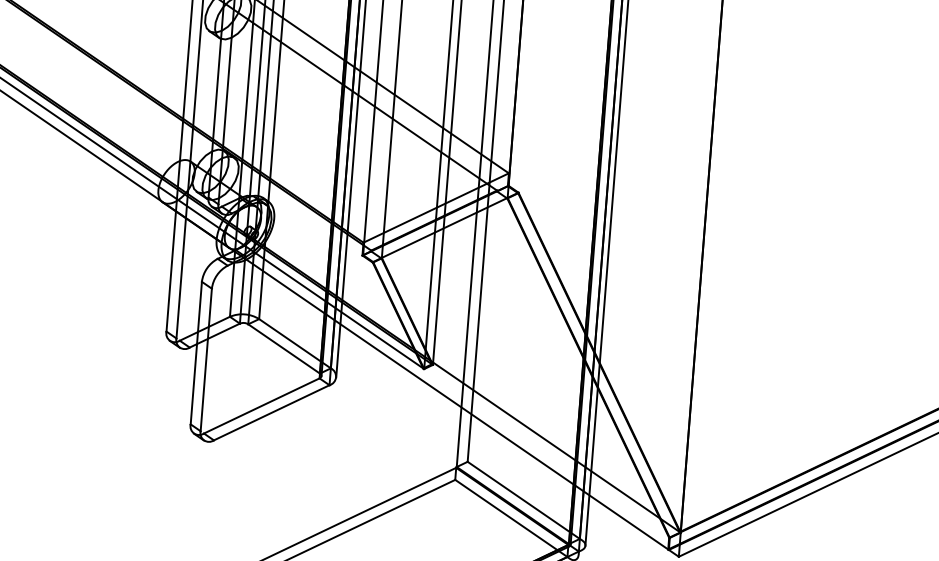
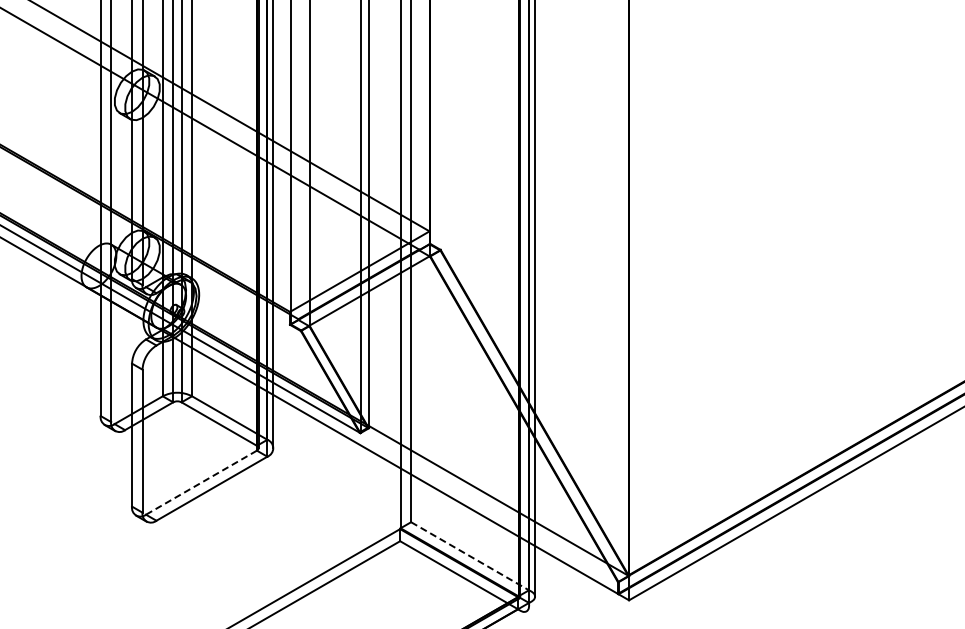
line: (261, 405) -> (201, 482), solid -> dashed
line: (524, 500) -> (470, 556), solid -> dashed

